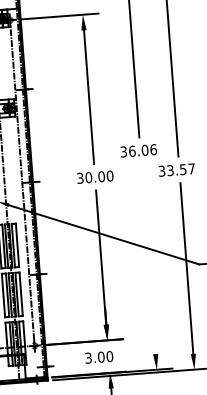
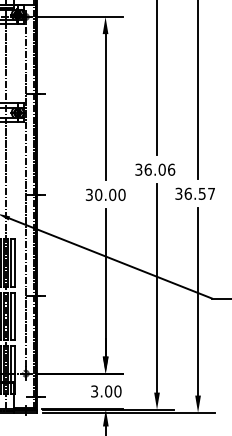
text: (169, 170) -> (187, 193), 33.57 -> 36.57
line: (148, 259) -> (157, 288), added
text: (99, 357) -> (106, 391), moved

